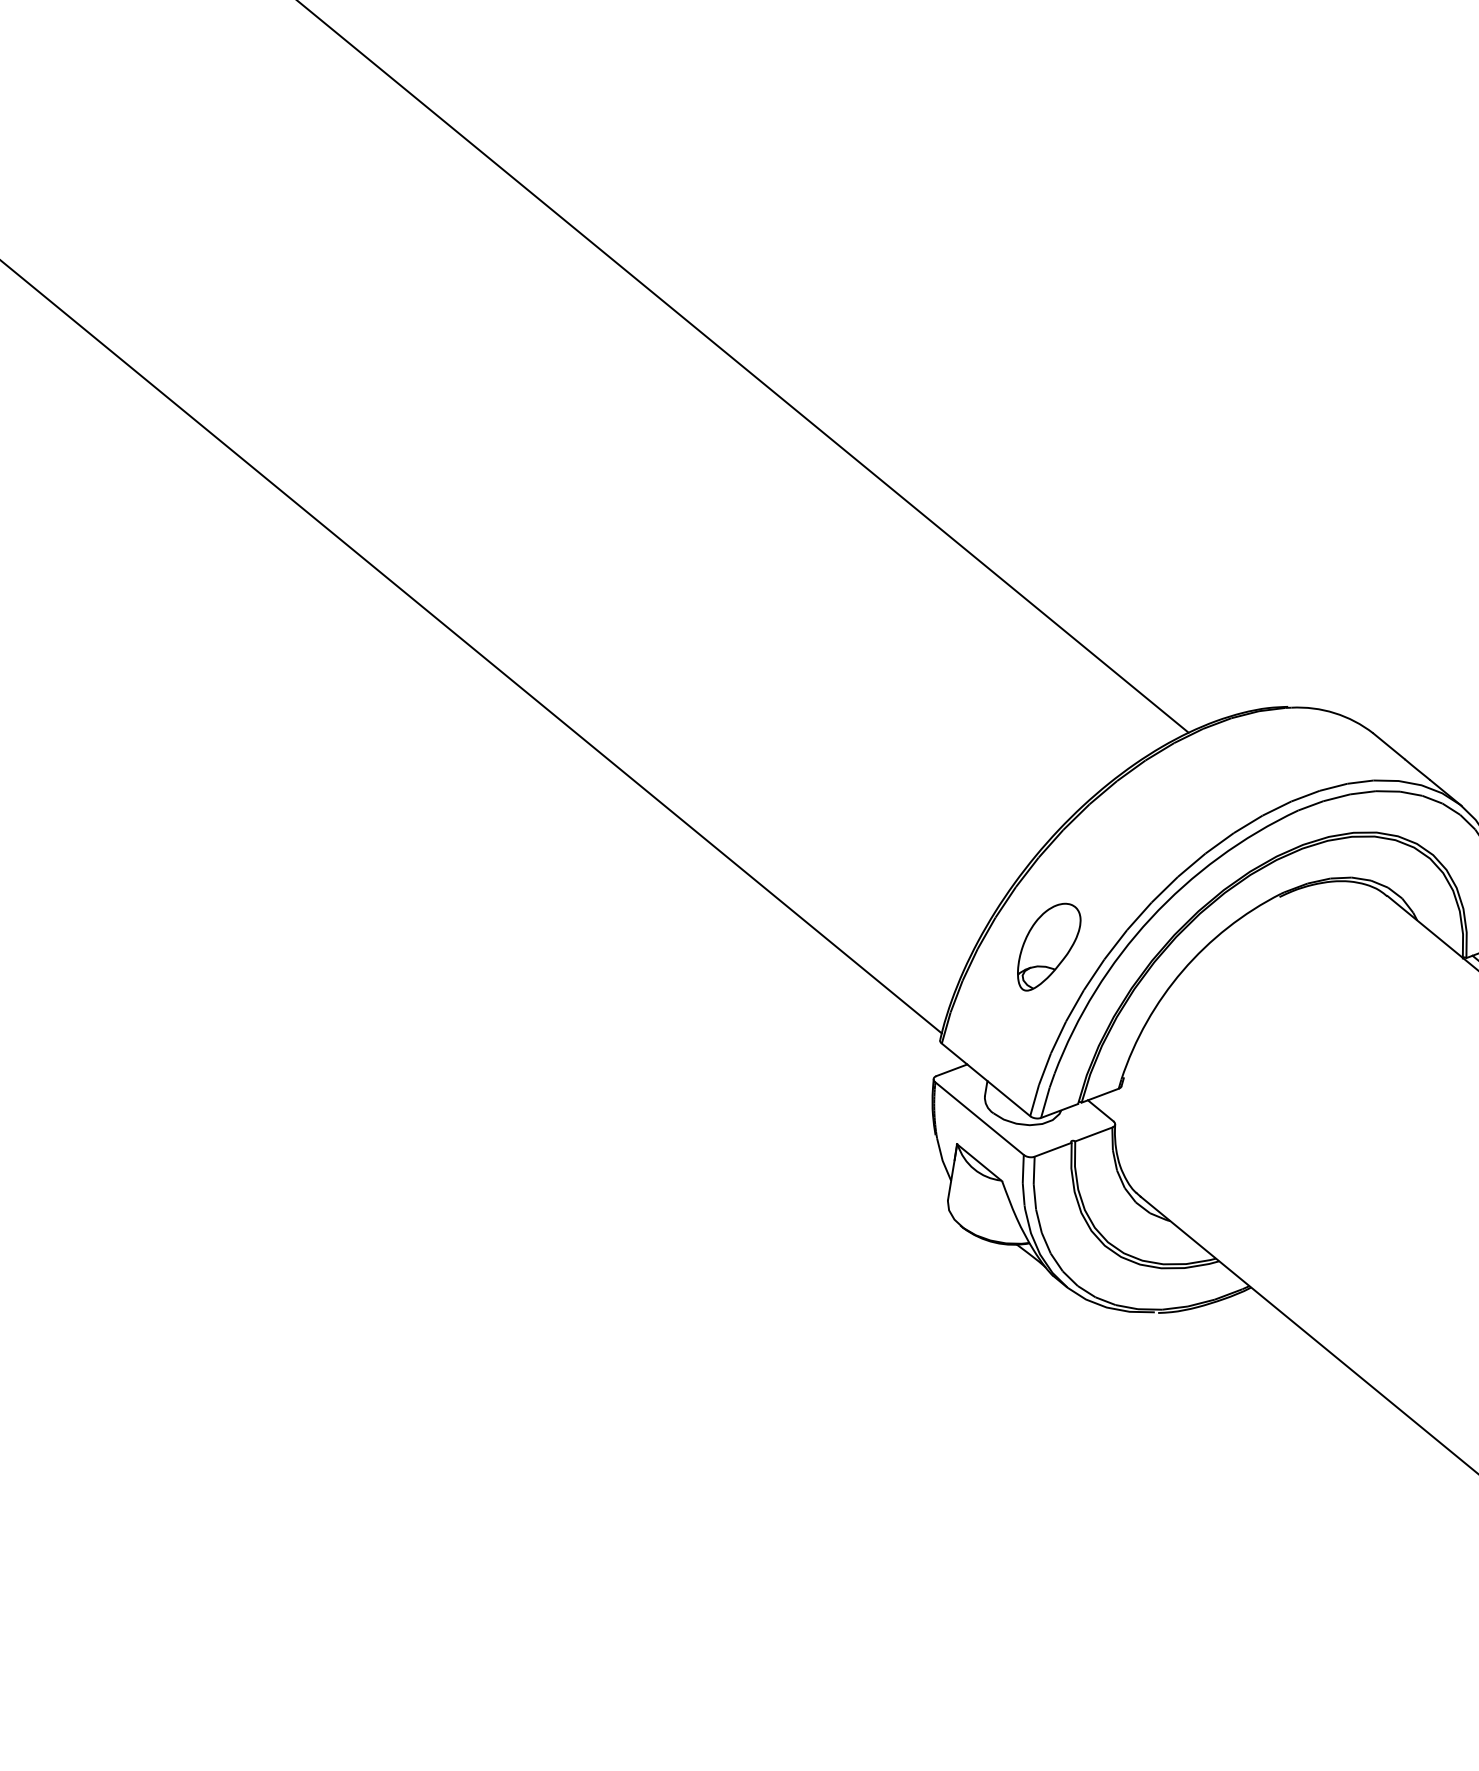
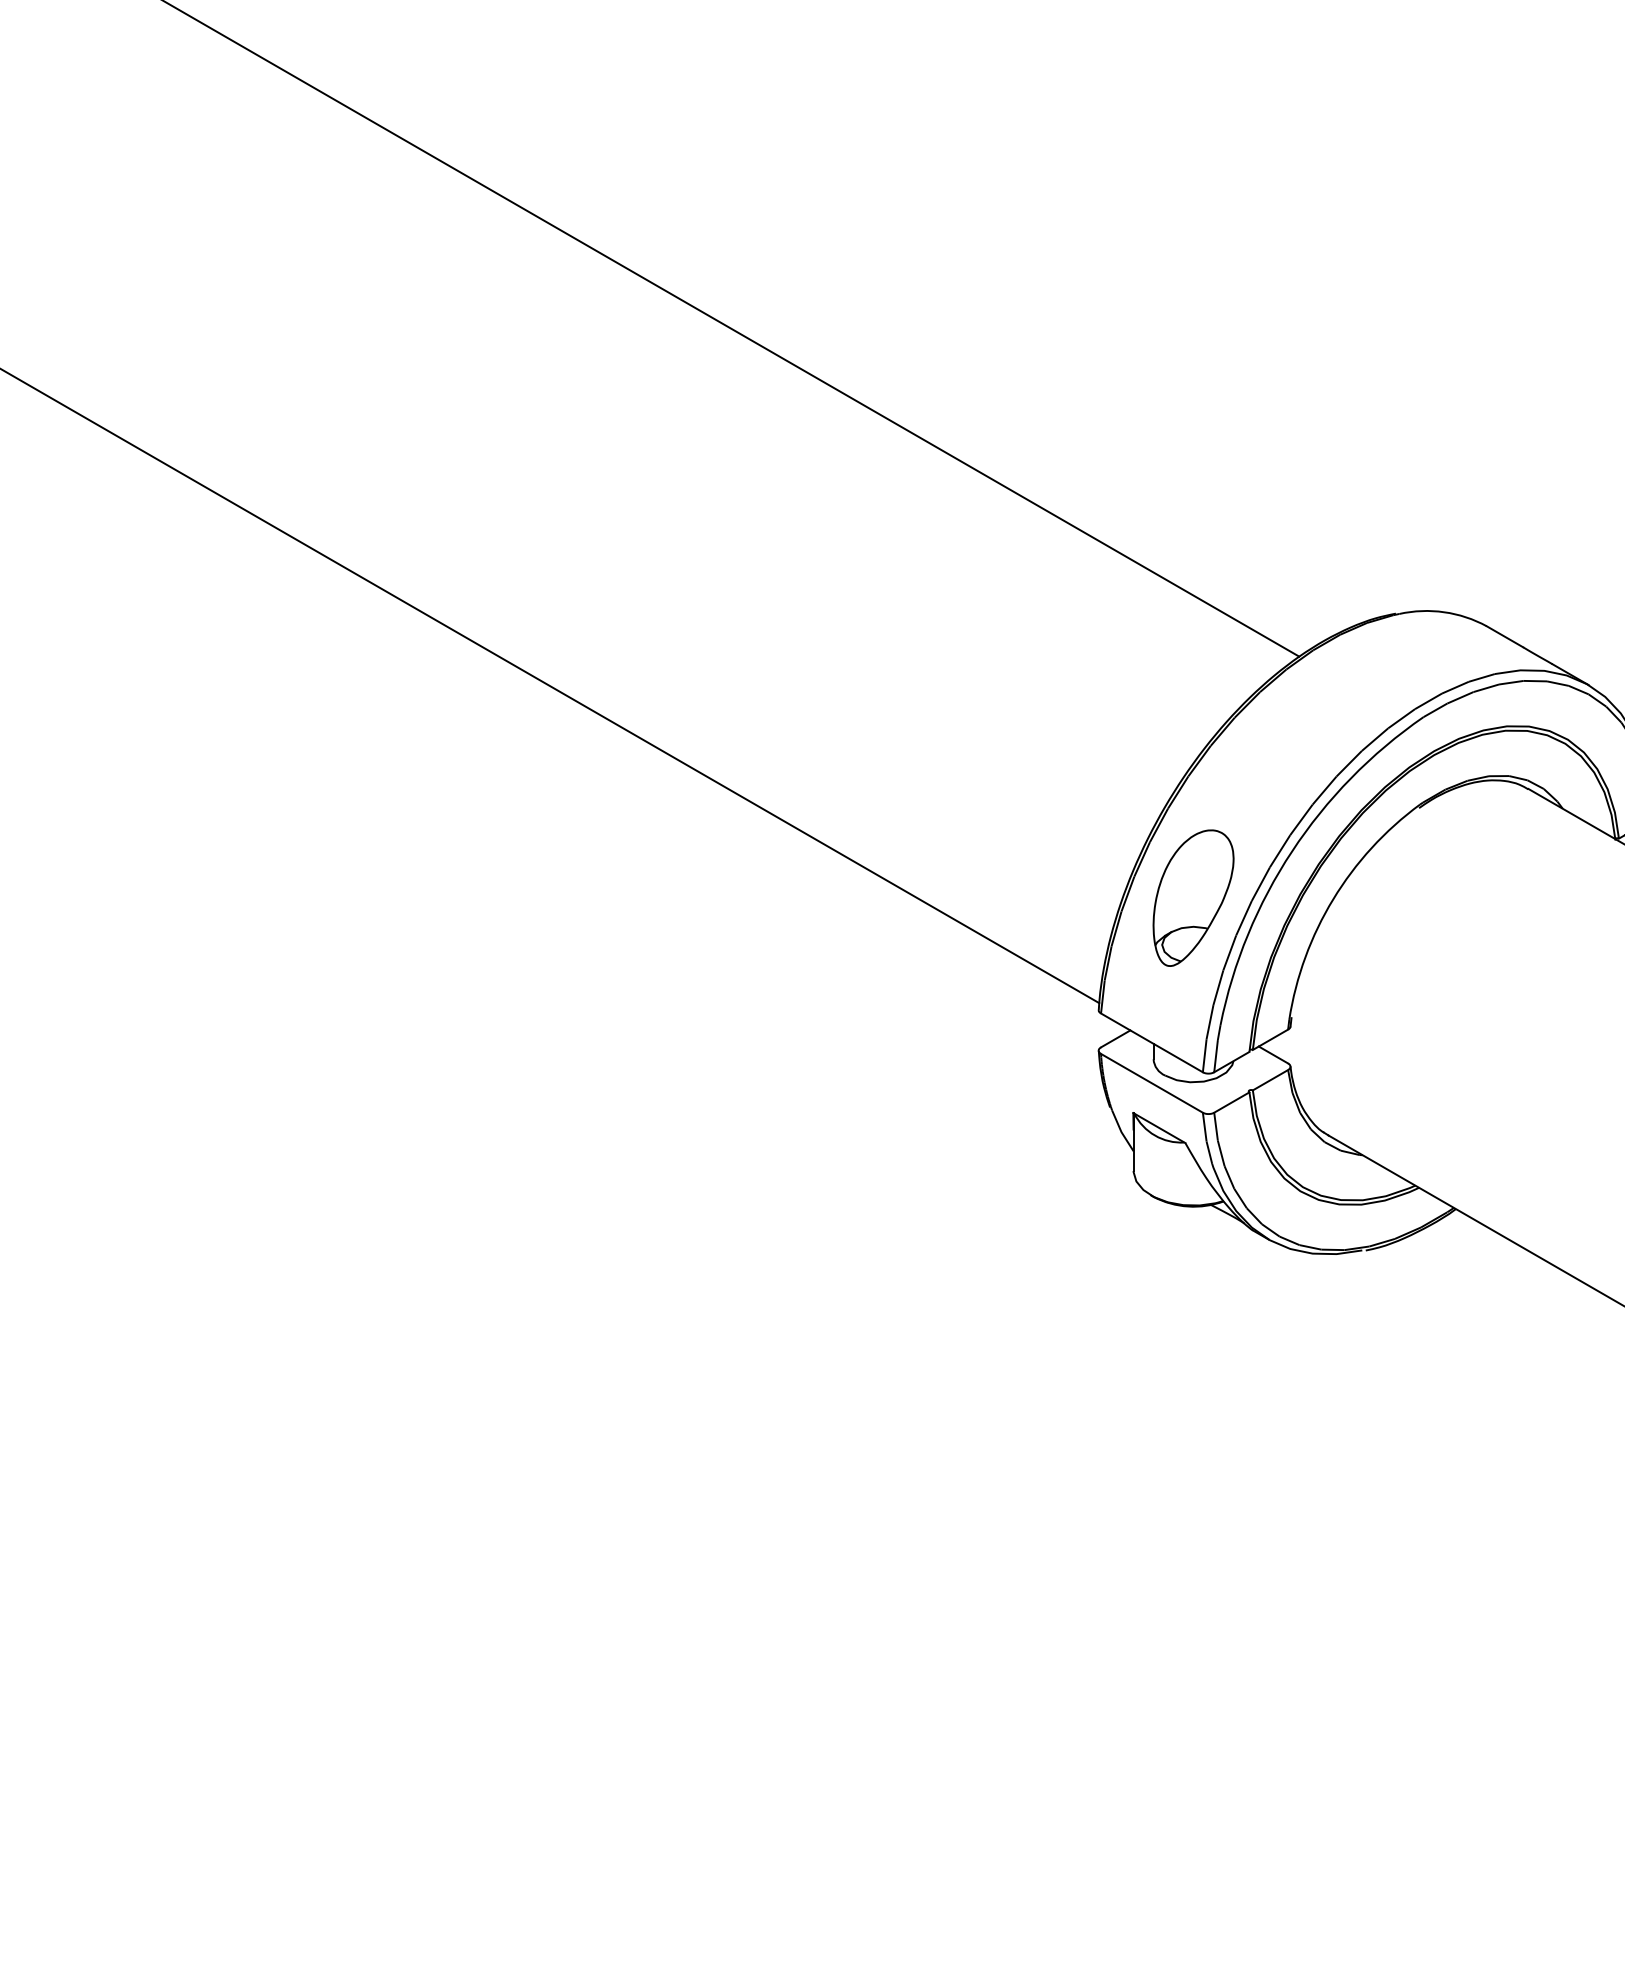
part: (1048, 946) -> (1193, 897), size x1.43

